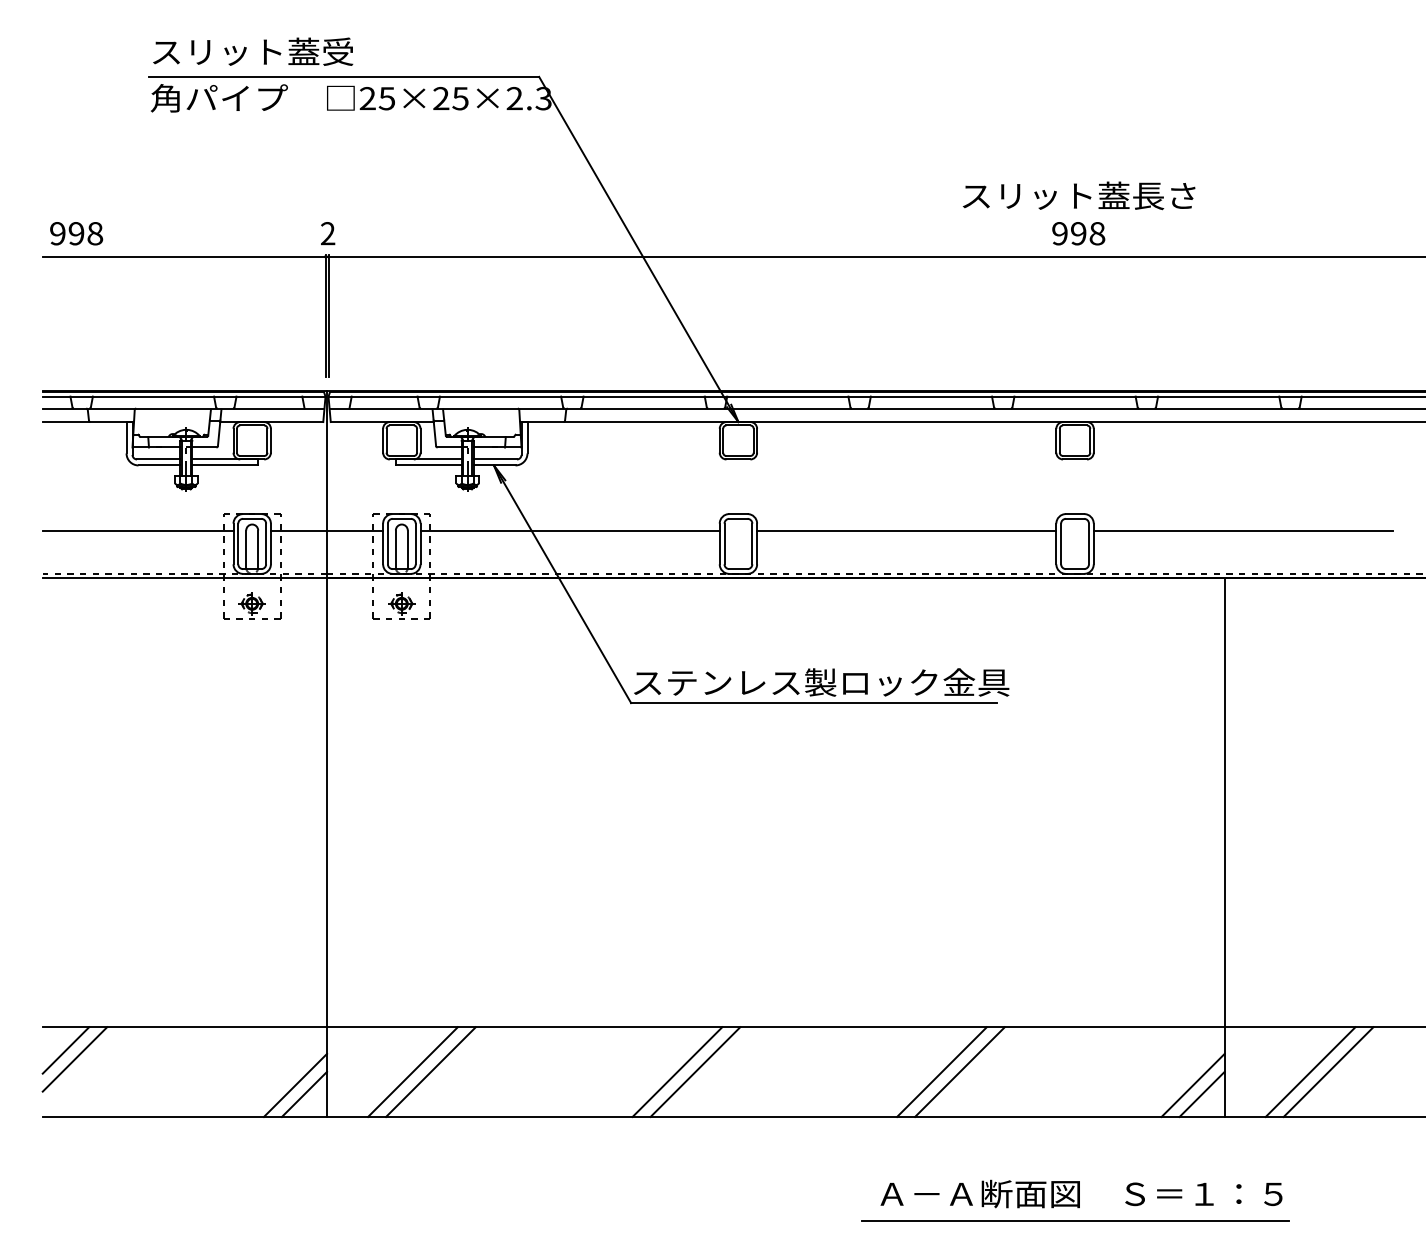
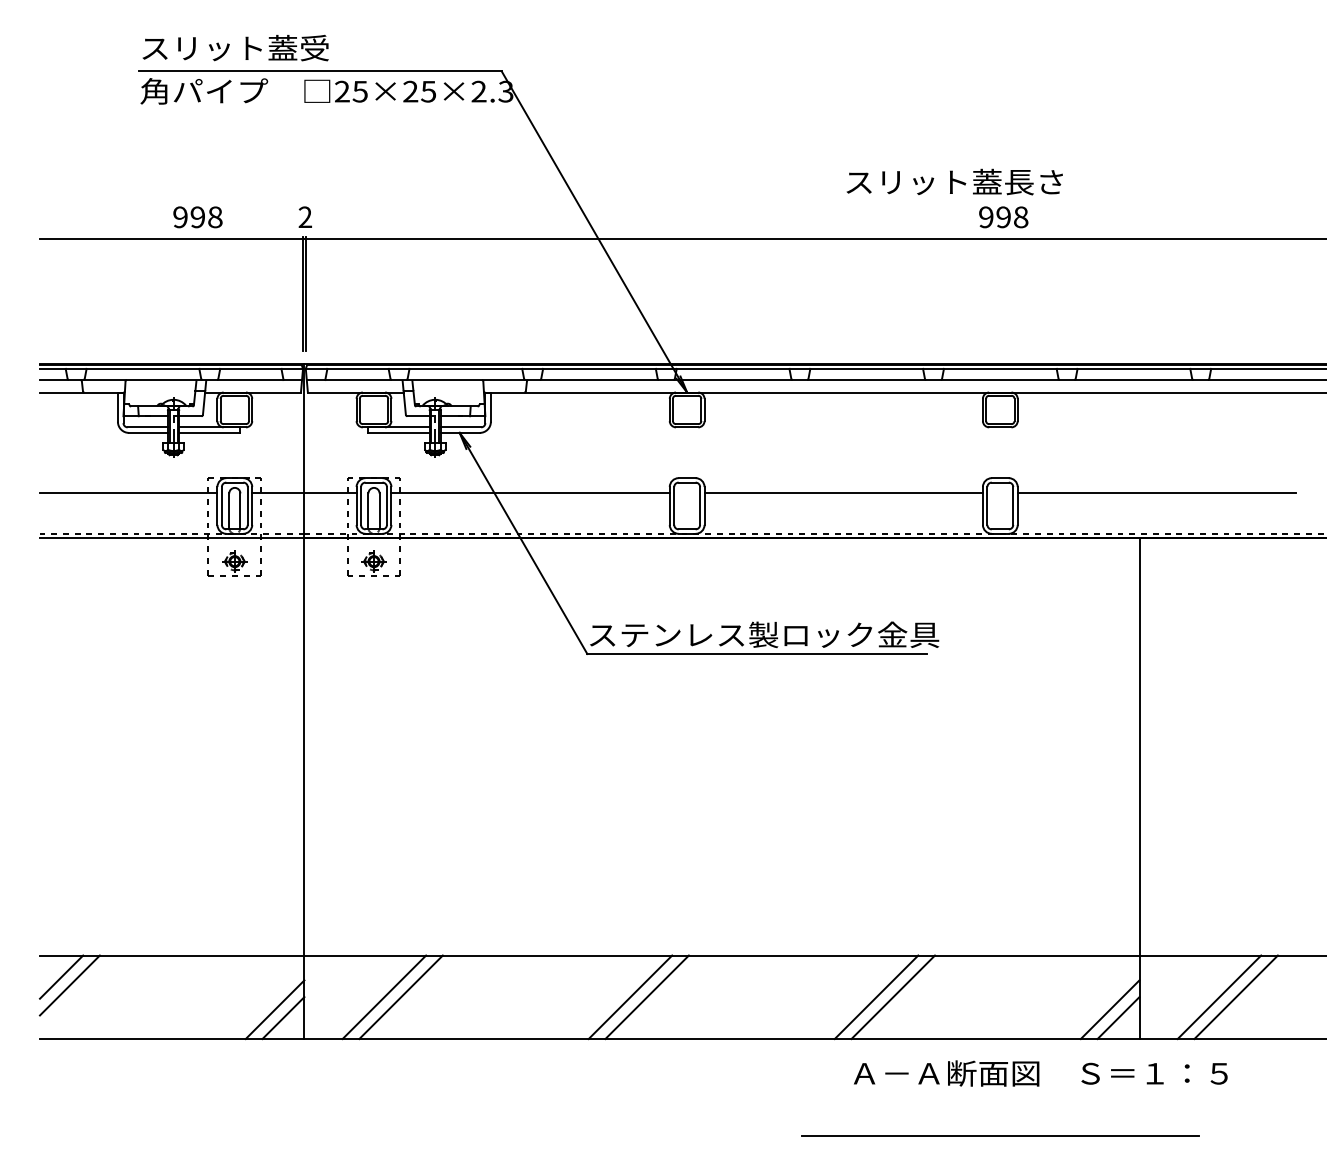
text: (1078, 195) -> (954, 181), moved
text: (76, 233) -> (197, 217), moved
text: (1081, 1193) -> (1040, 1073), moved

